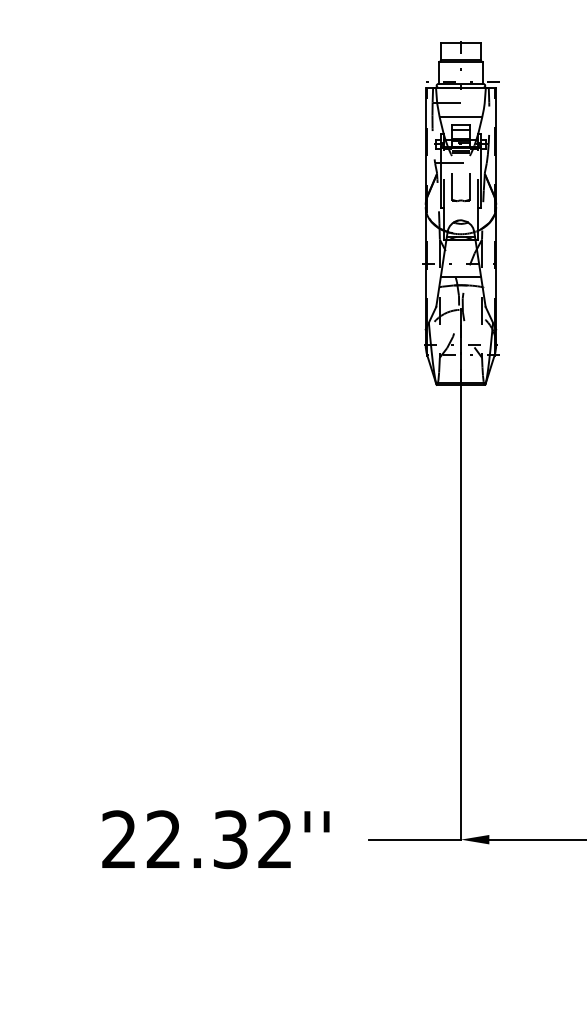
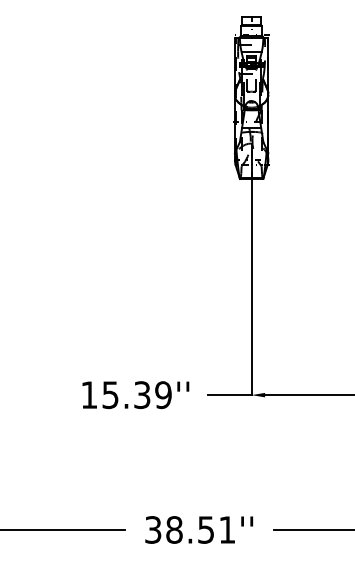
text: (197, 840) -> (126, 395), 22.32'' -> 15.39''

